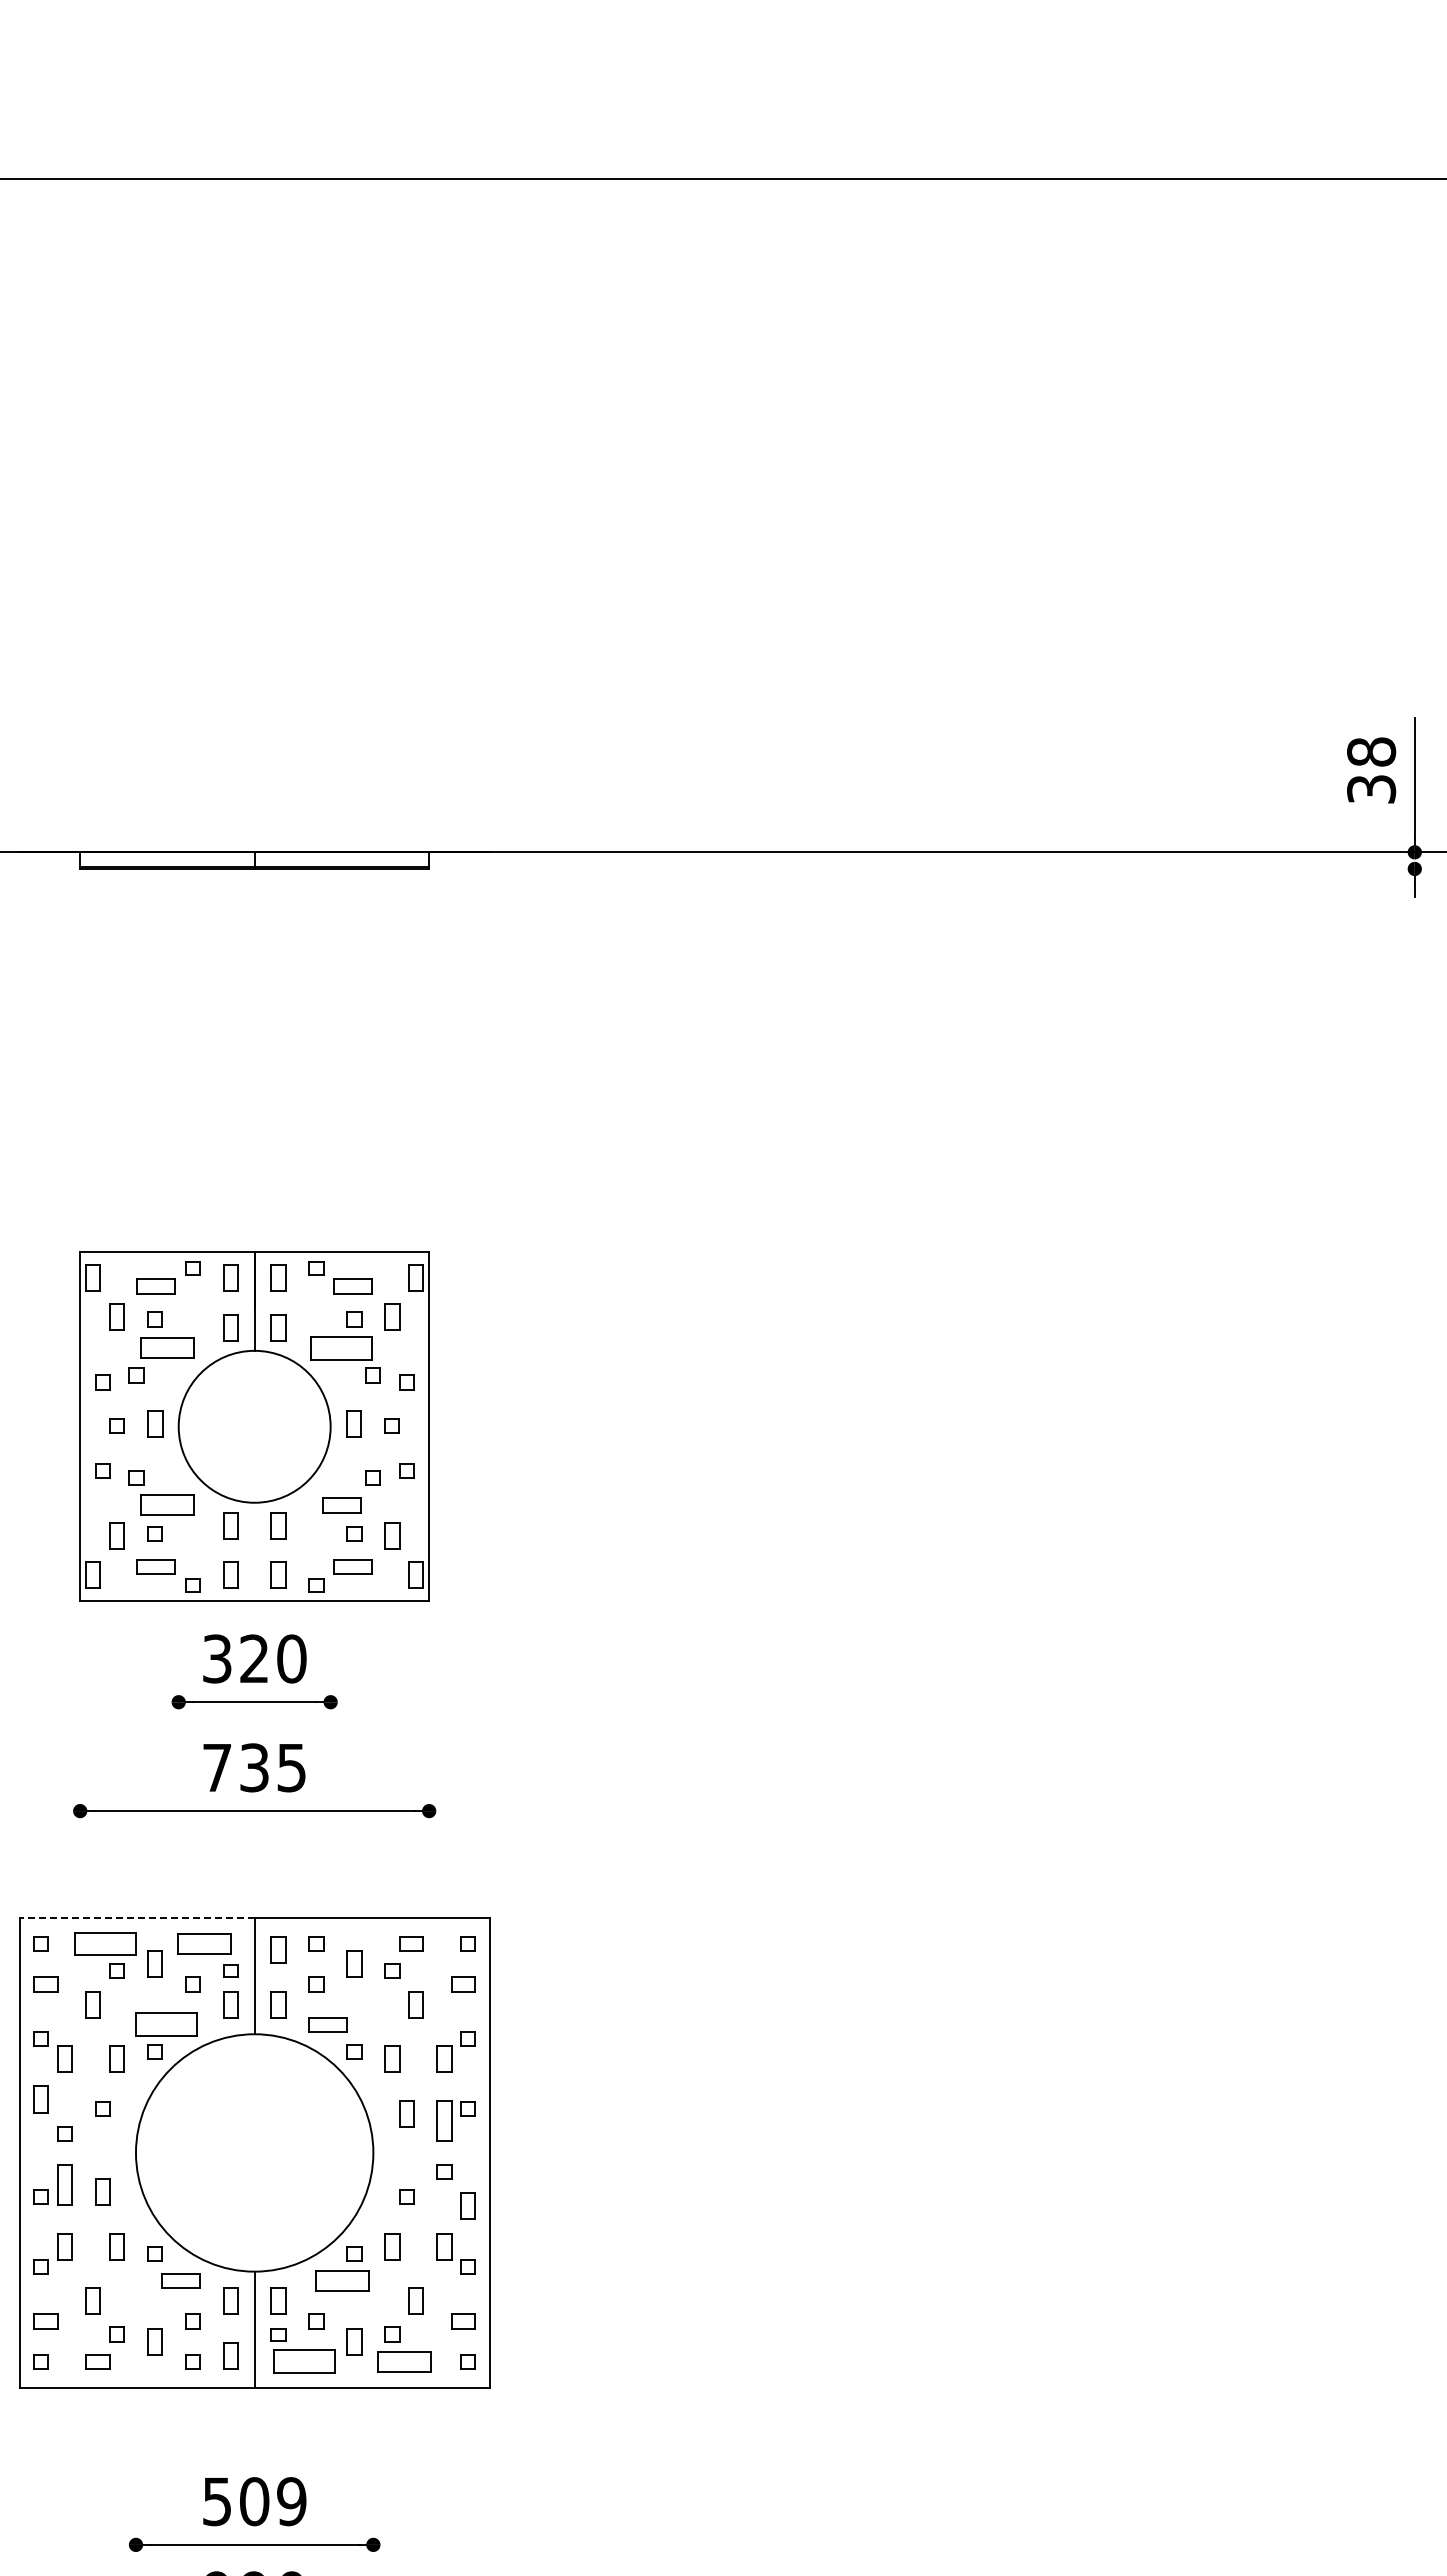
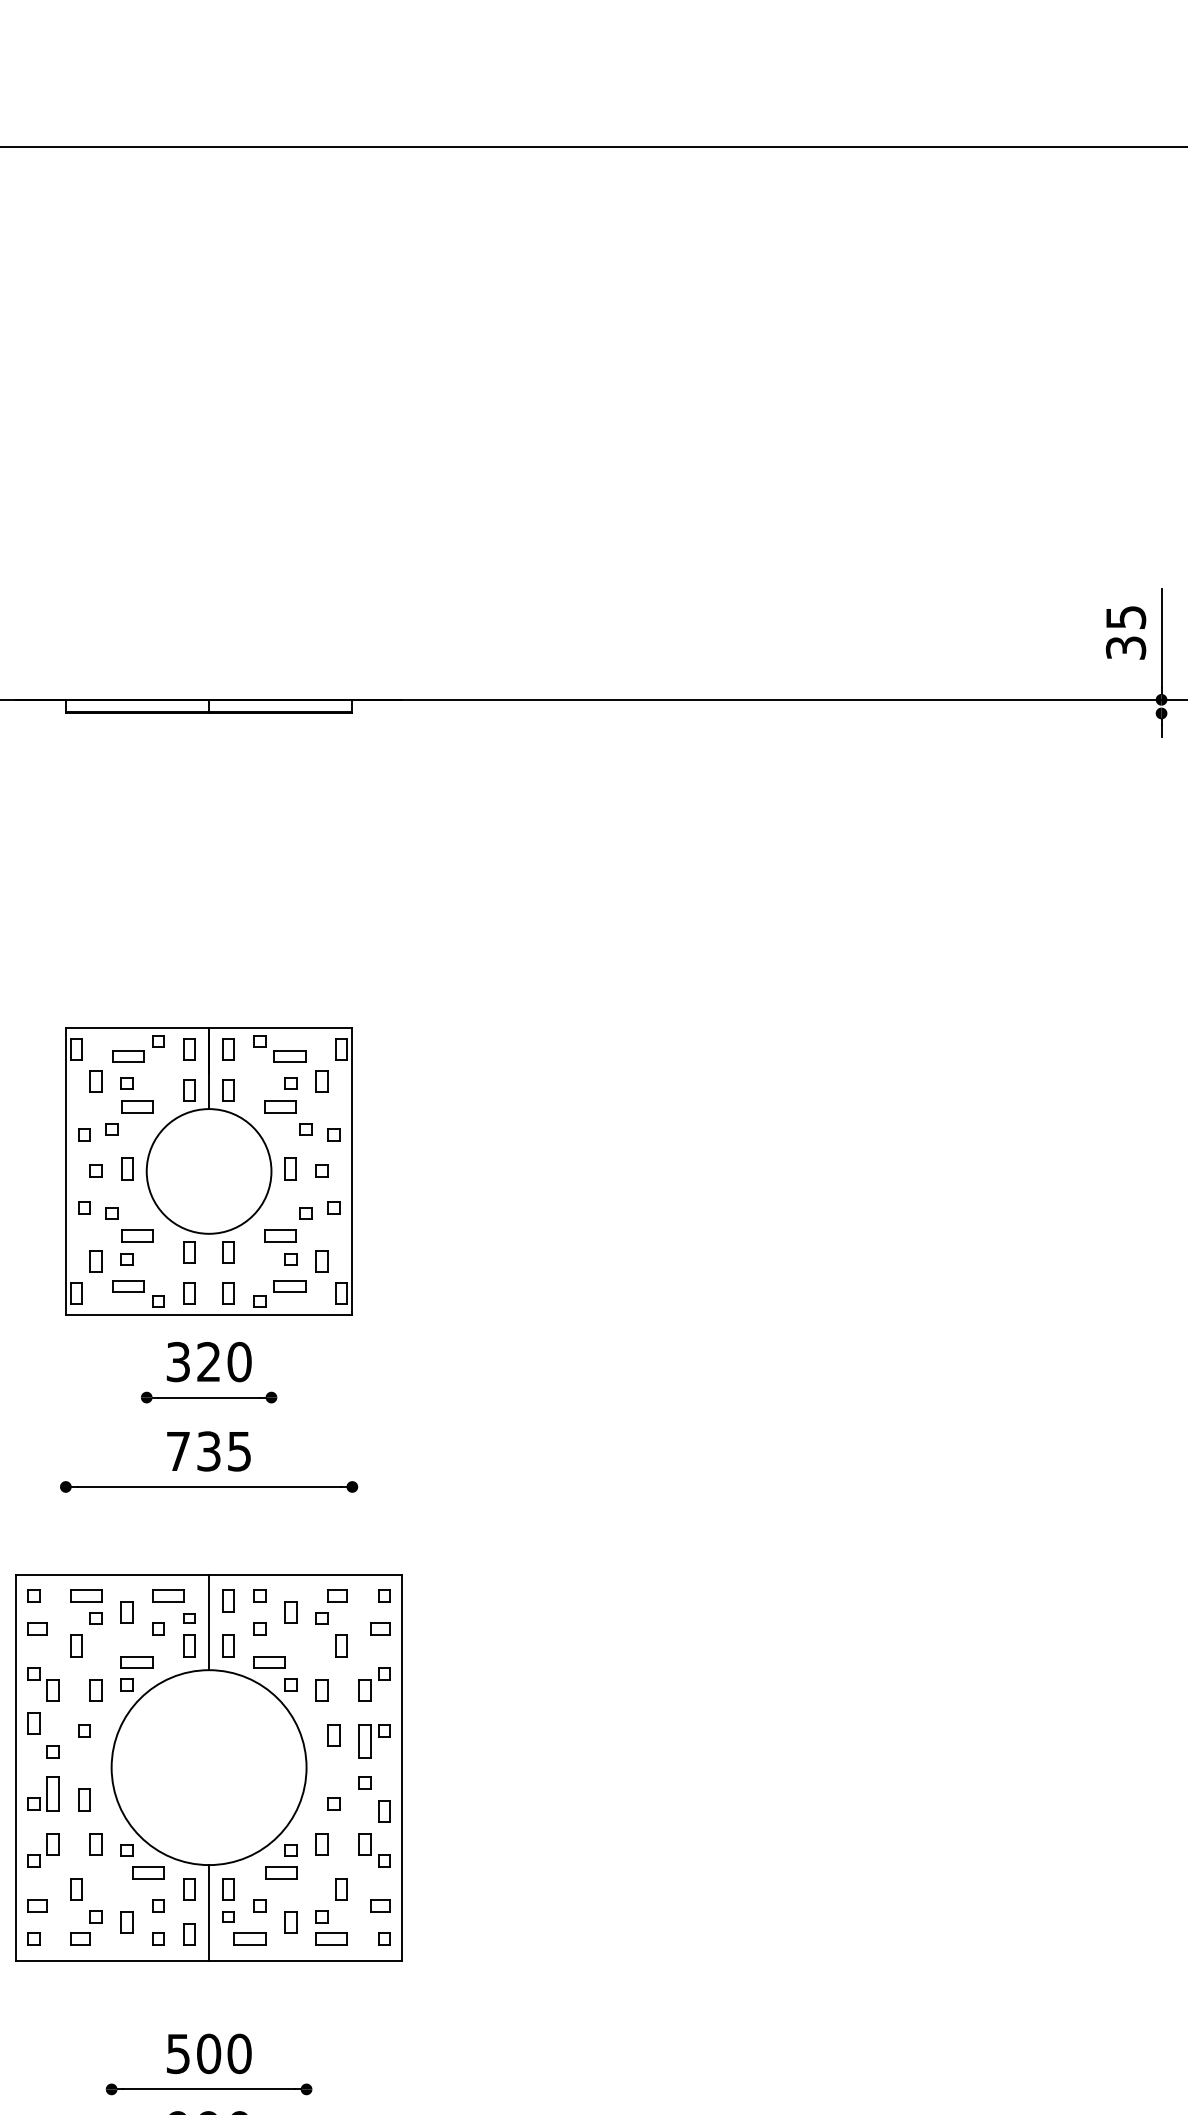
text: (1371, 751) -> (1126, 617), 38 -> 35
part: (167, 1347) -> (137, 1106), size x0.71
part: (341, 1347) -> (280, 1106), size x0.62
part: (167, 1505) -> (137, 1236), size x0.71
line: (137, 1917) -> (112, 1574), dashed -> solid
part: (104, 1943) -> (85, 1595), size x0.62
part: (204, 1943) -> (167, 1595), size x0.71
part: (166, 2024) -> (136, 1662), size x0.62
part: (342, 2280) -> (281, 1872), size x0.71
part: (304, 2361) -> (250, 1938), size x0.62
part: (403, 2361) -> (331, 1938), size x0.71
text: (291, 2501) -> (239, 2053), 509 -> 500

